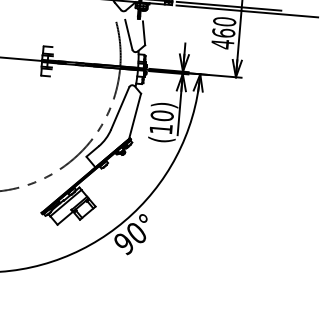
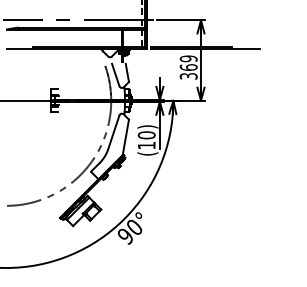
text: (223, 32) -> (188, 67), 460 -> 369

